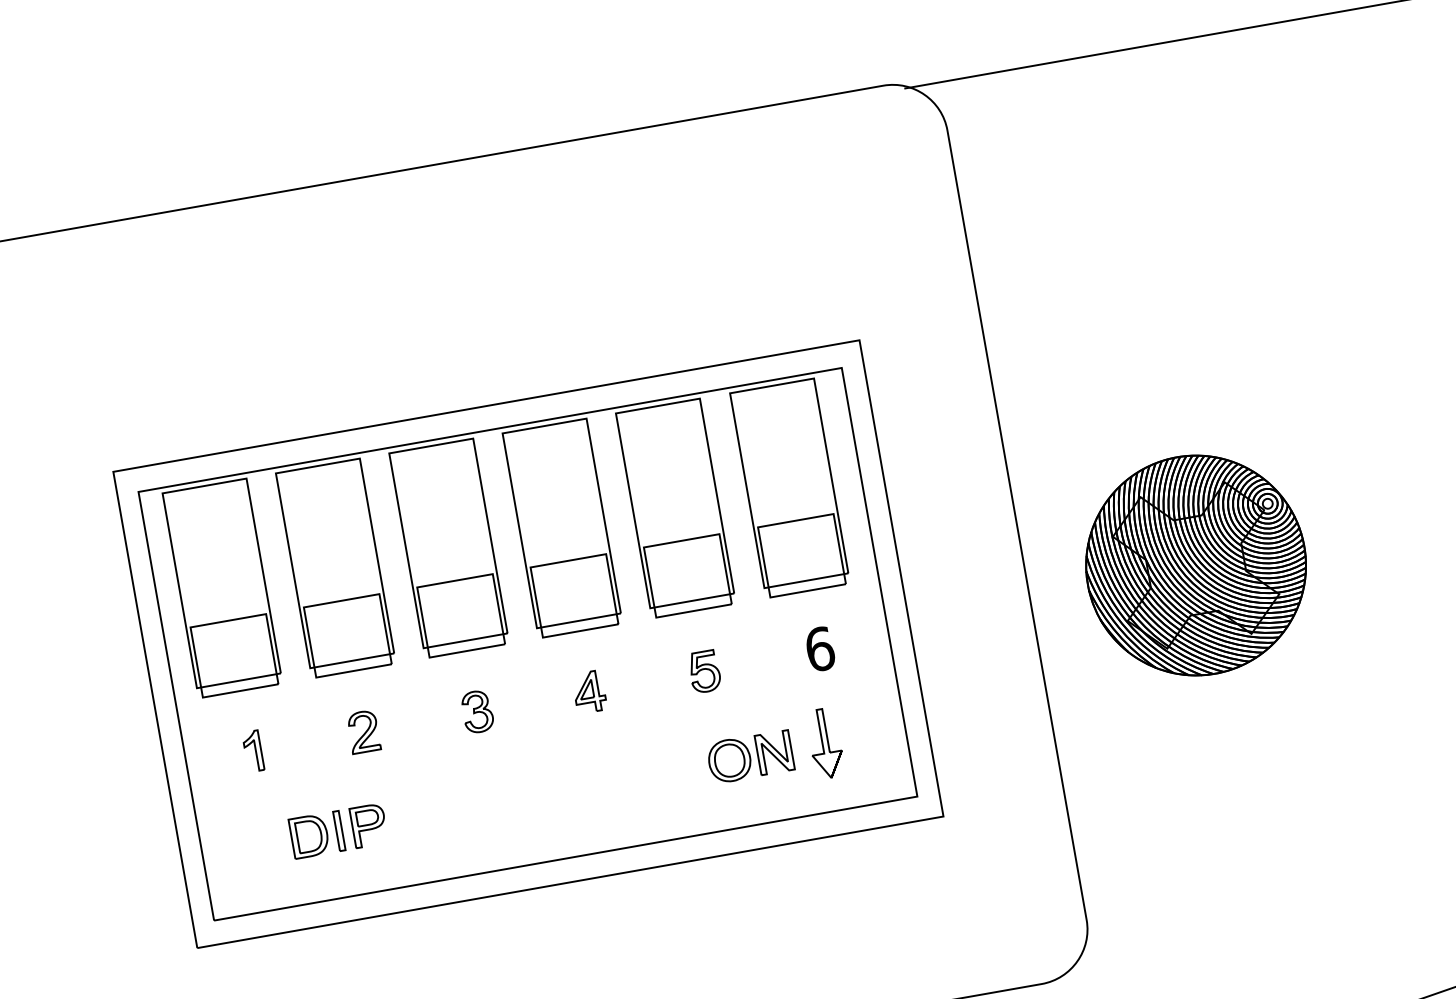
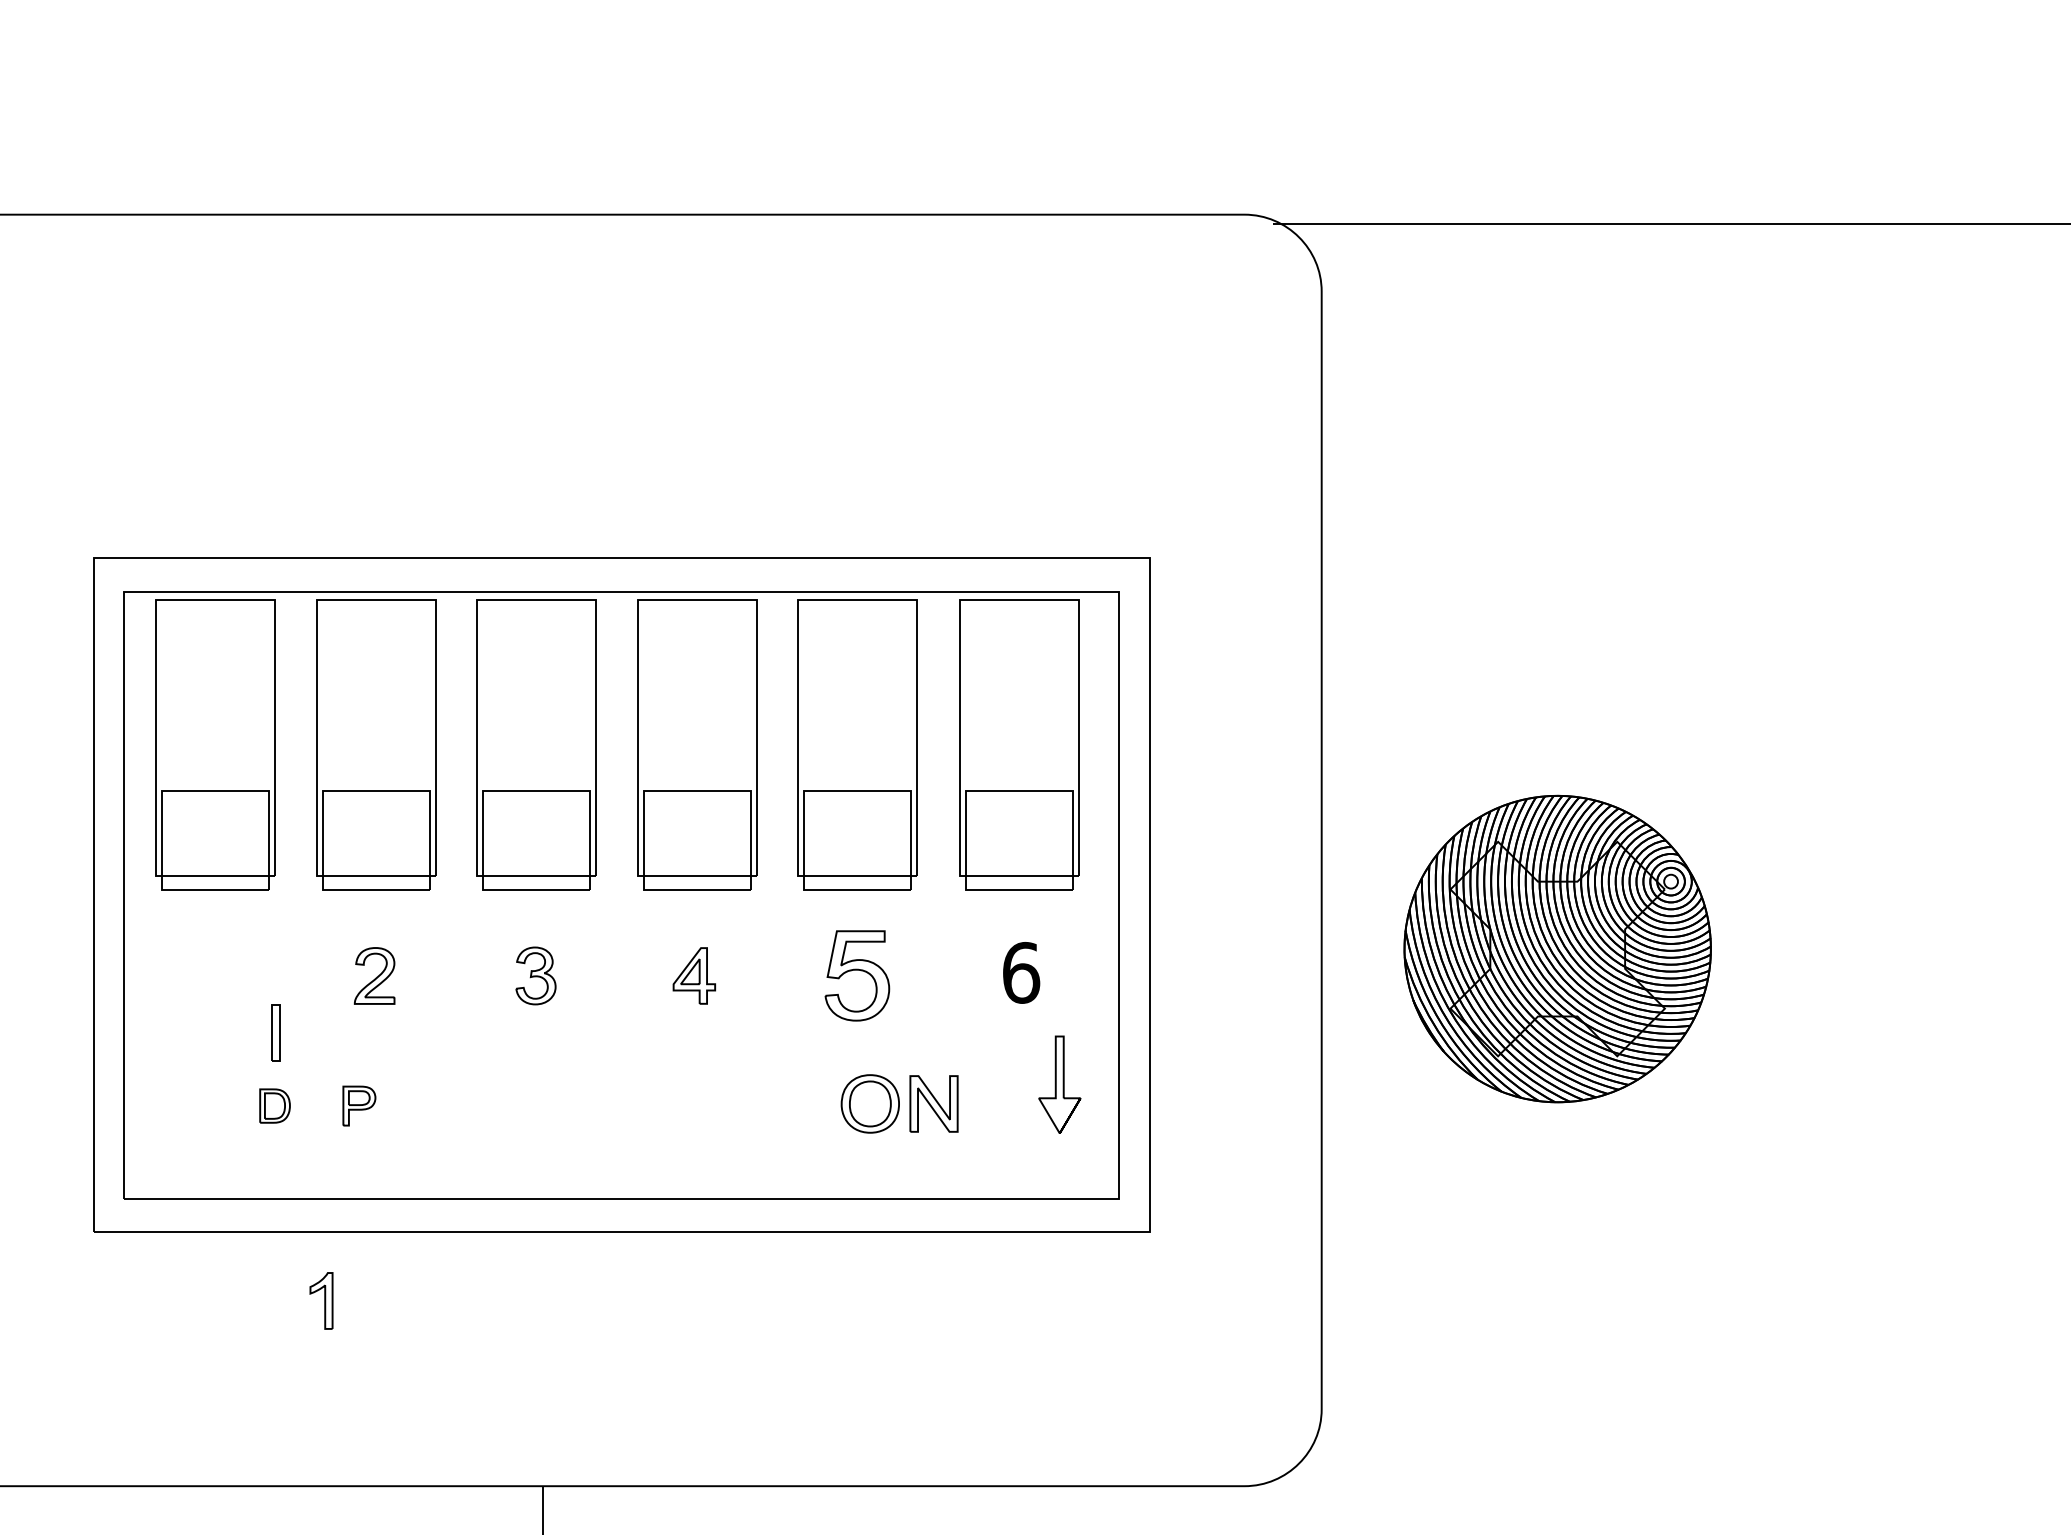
part: (704, 671) -> (857, 975), size x1.6
part: (825, 743) -> (1059, 1084), moved
part: (253, 751) -> (321, 1300), moved
part: (369, 825) -> (359, 1105), size x0.7
part: (338, 830) -> (275, 1032), moved
part: (308, 835) -> (274, 1105), size x0.6

